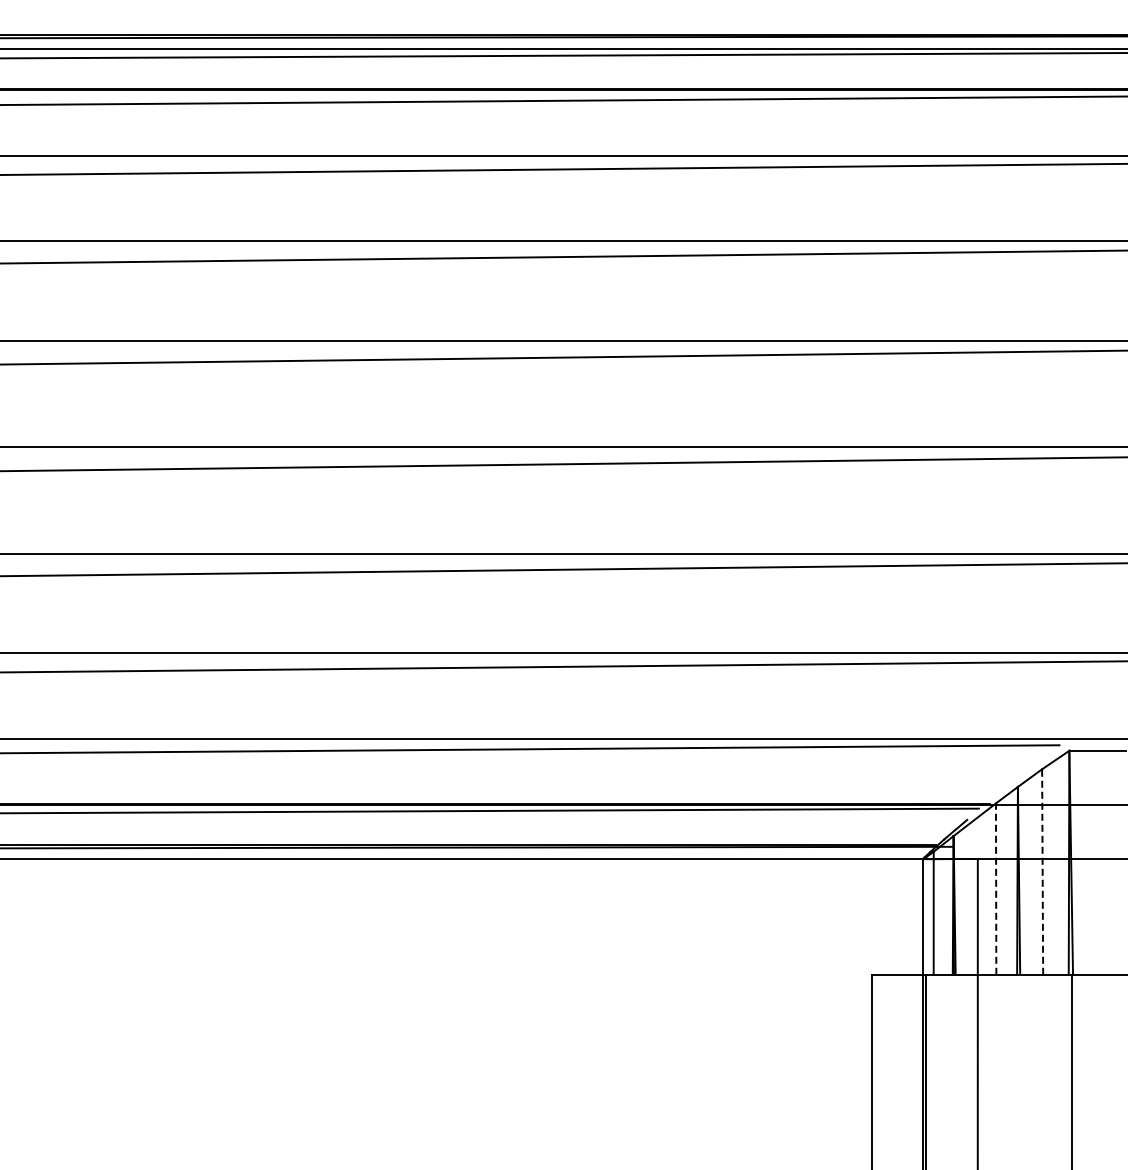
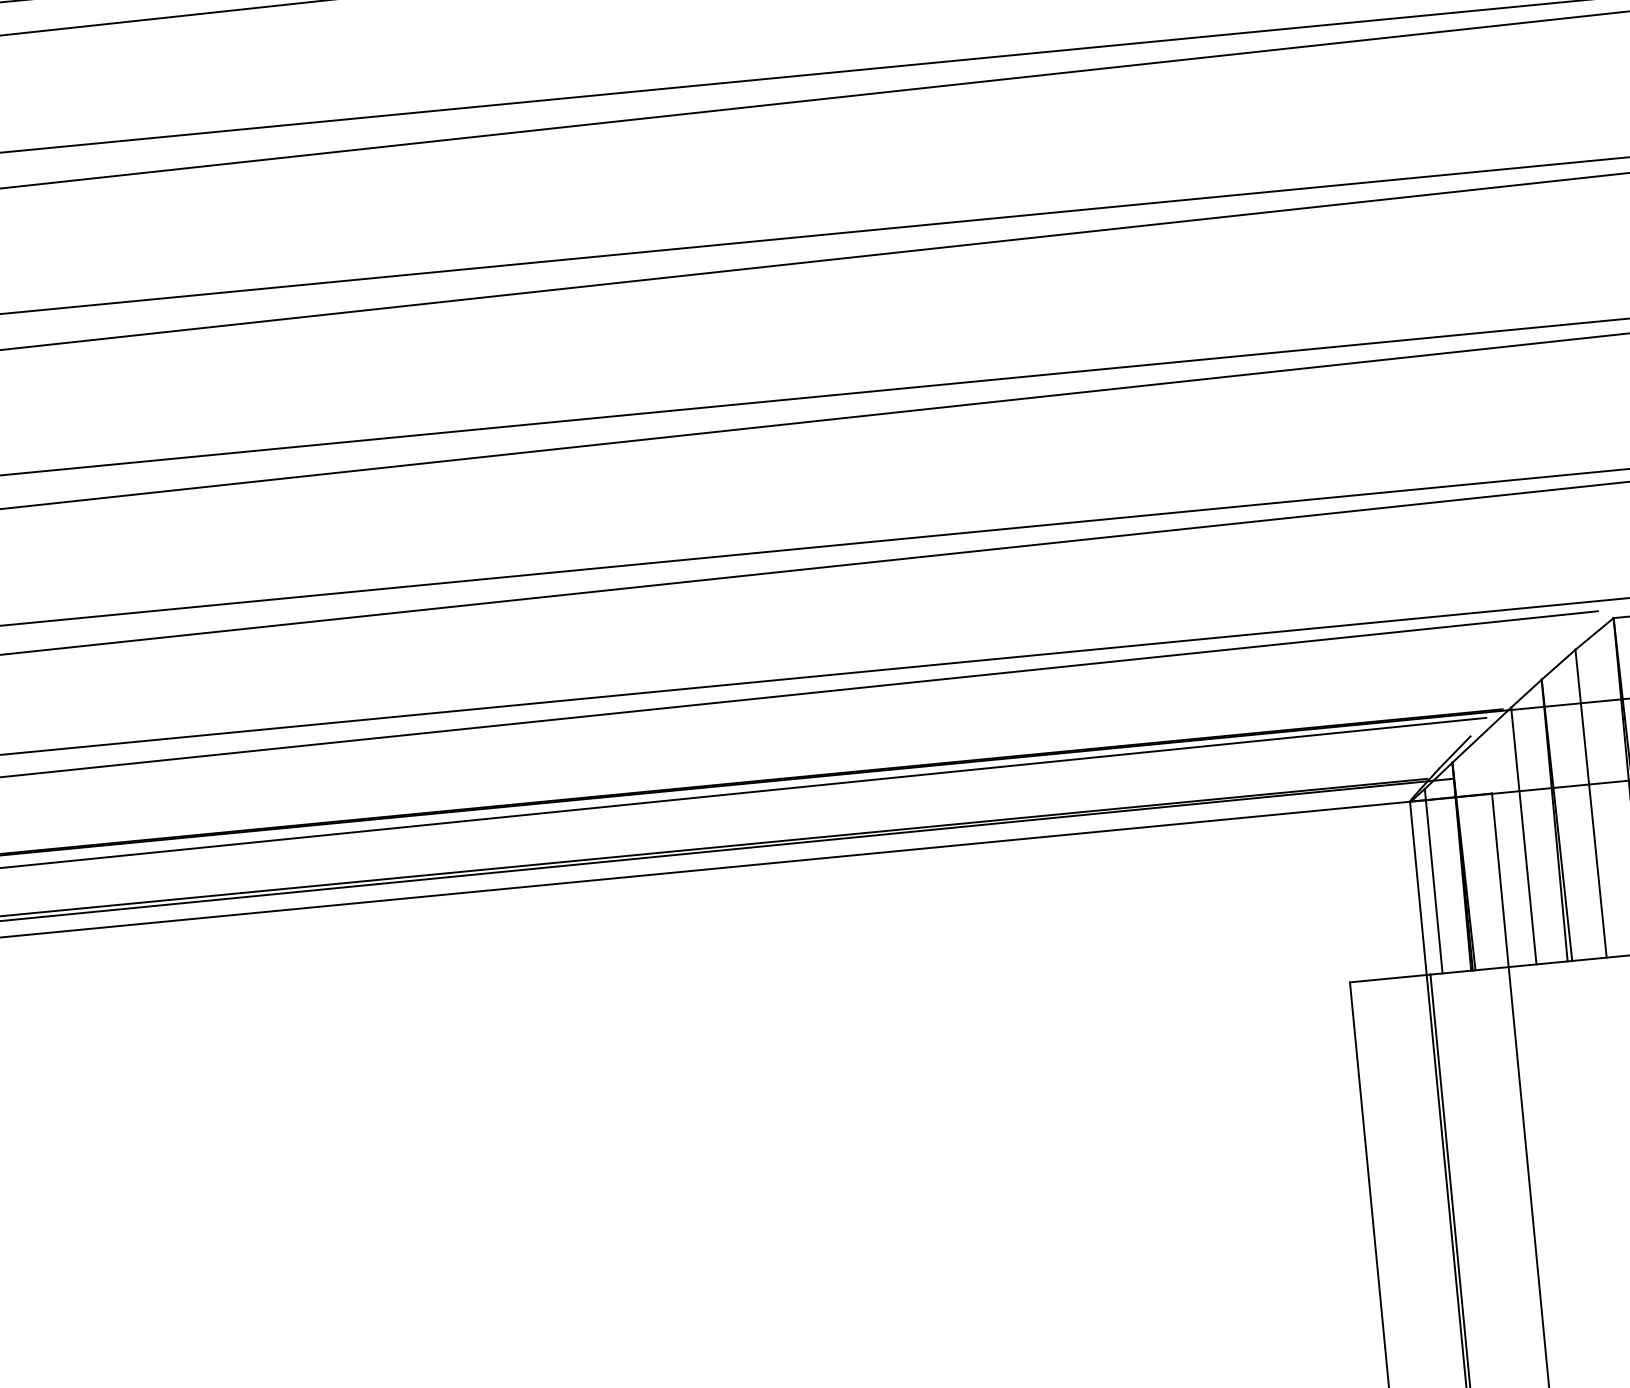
line: (1042, 872) -> (1590, 804), dashed -> solid
line: (996, 889) -> (1524, 836), dashed -> solid

